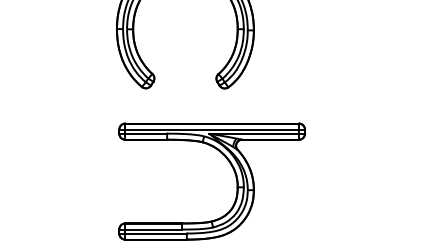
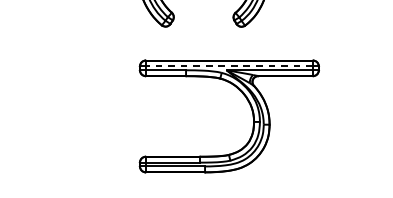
line: (212, 129) -> (229, 66), solid -> dashed

